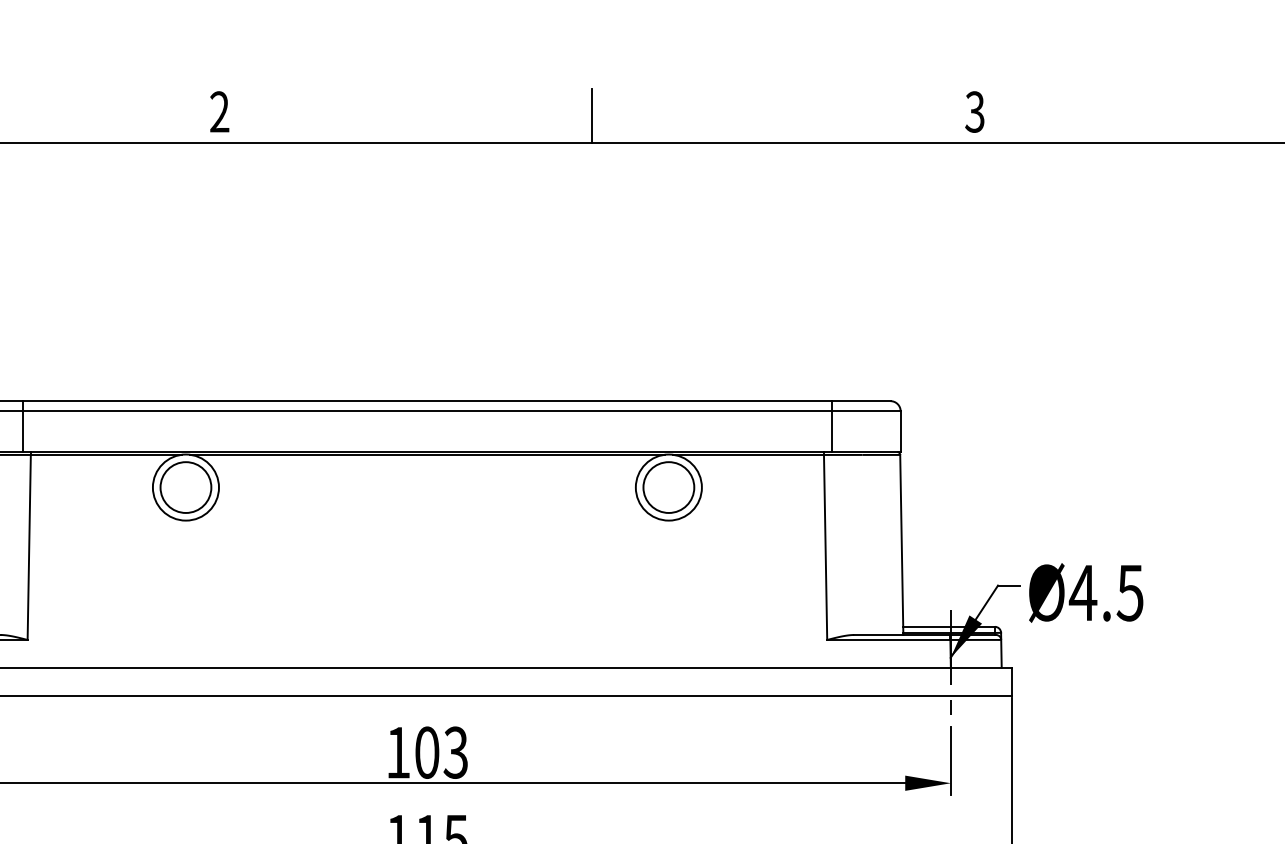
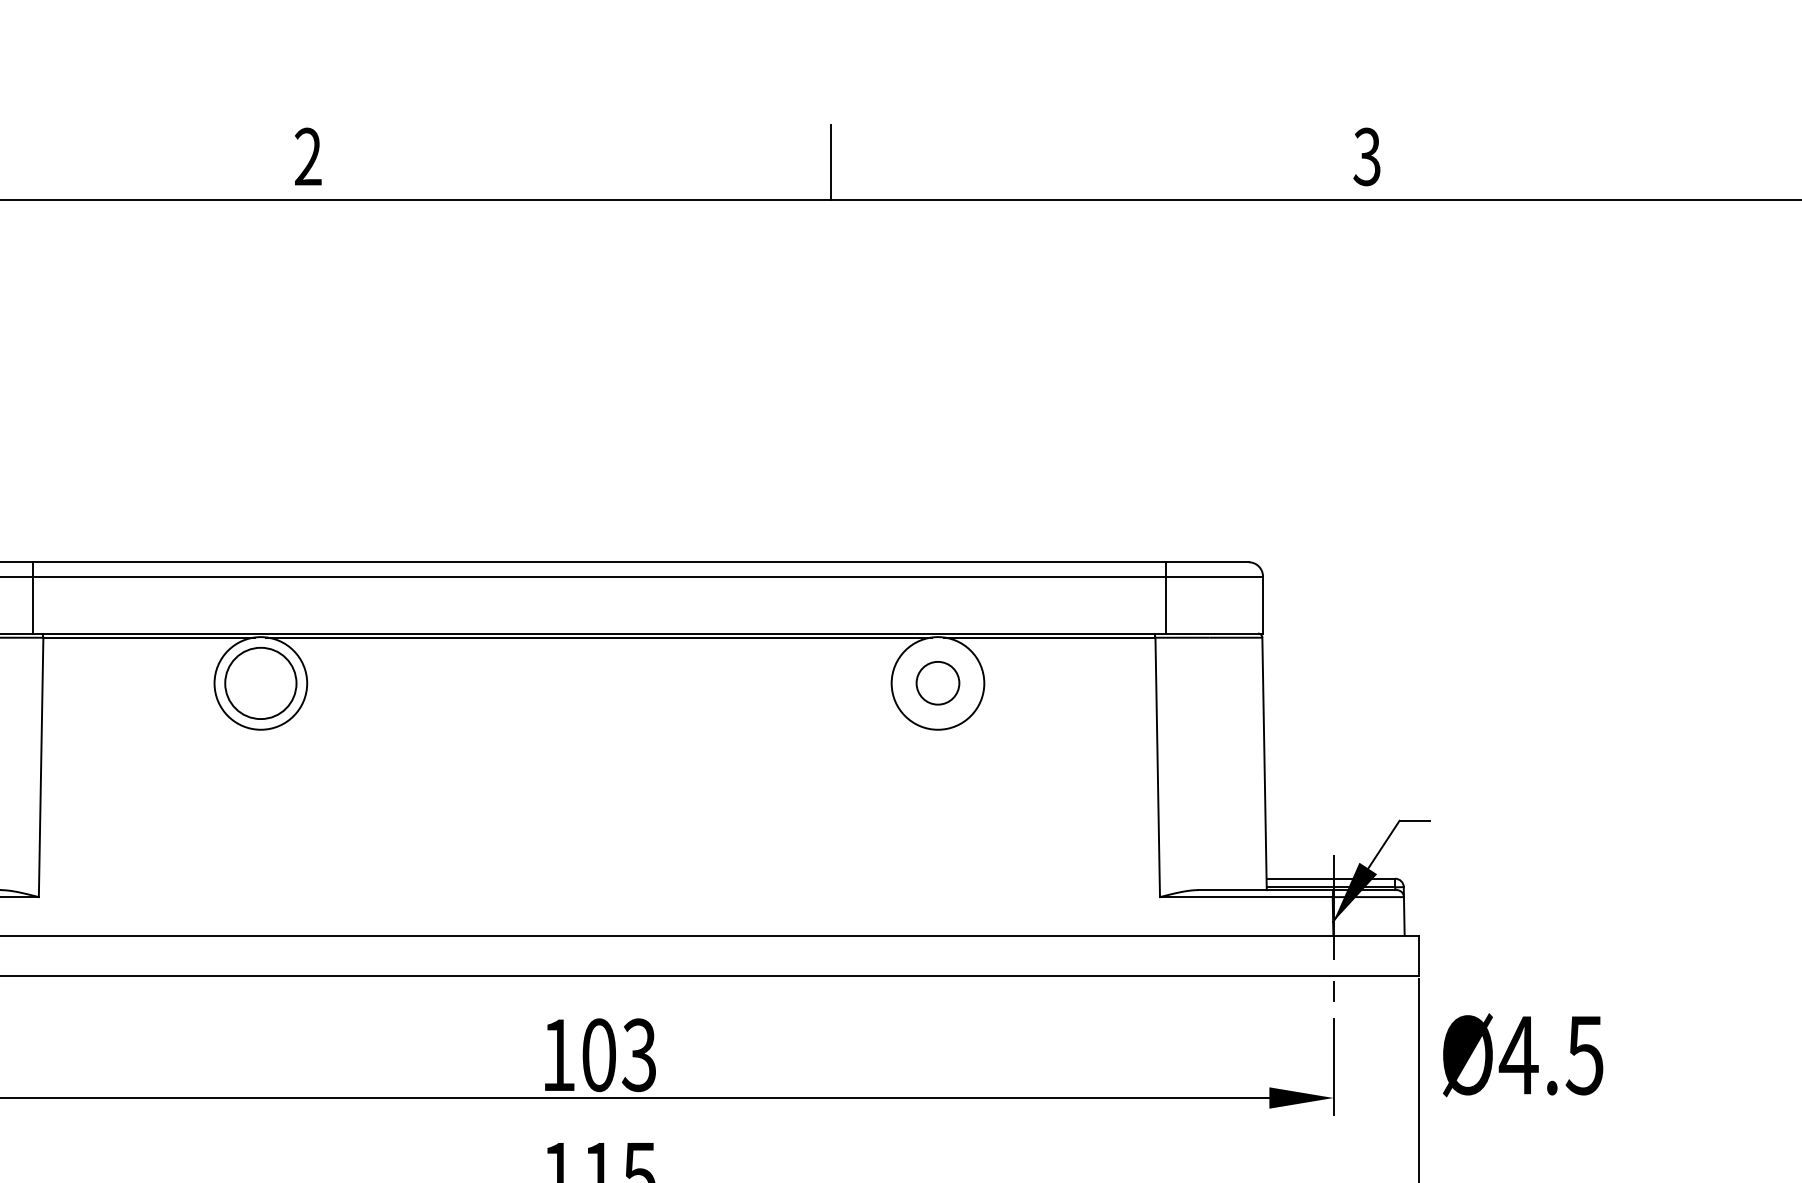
circle: (668, 486) -> (937, 682), size x0.6
text: (1086, 593) -> (1523, 1055), moved

